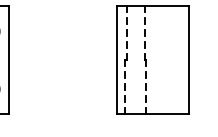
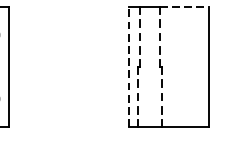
line: (167, 6) -> (185, 7), solid -> dashed
line: (116, 59) -> (128, 66), solid -> dashed

